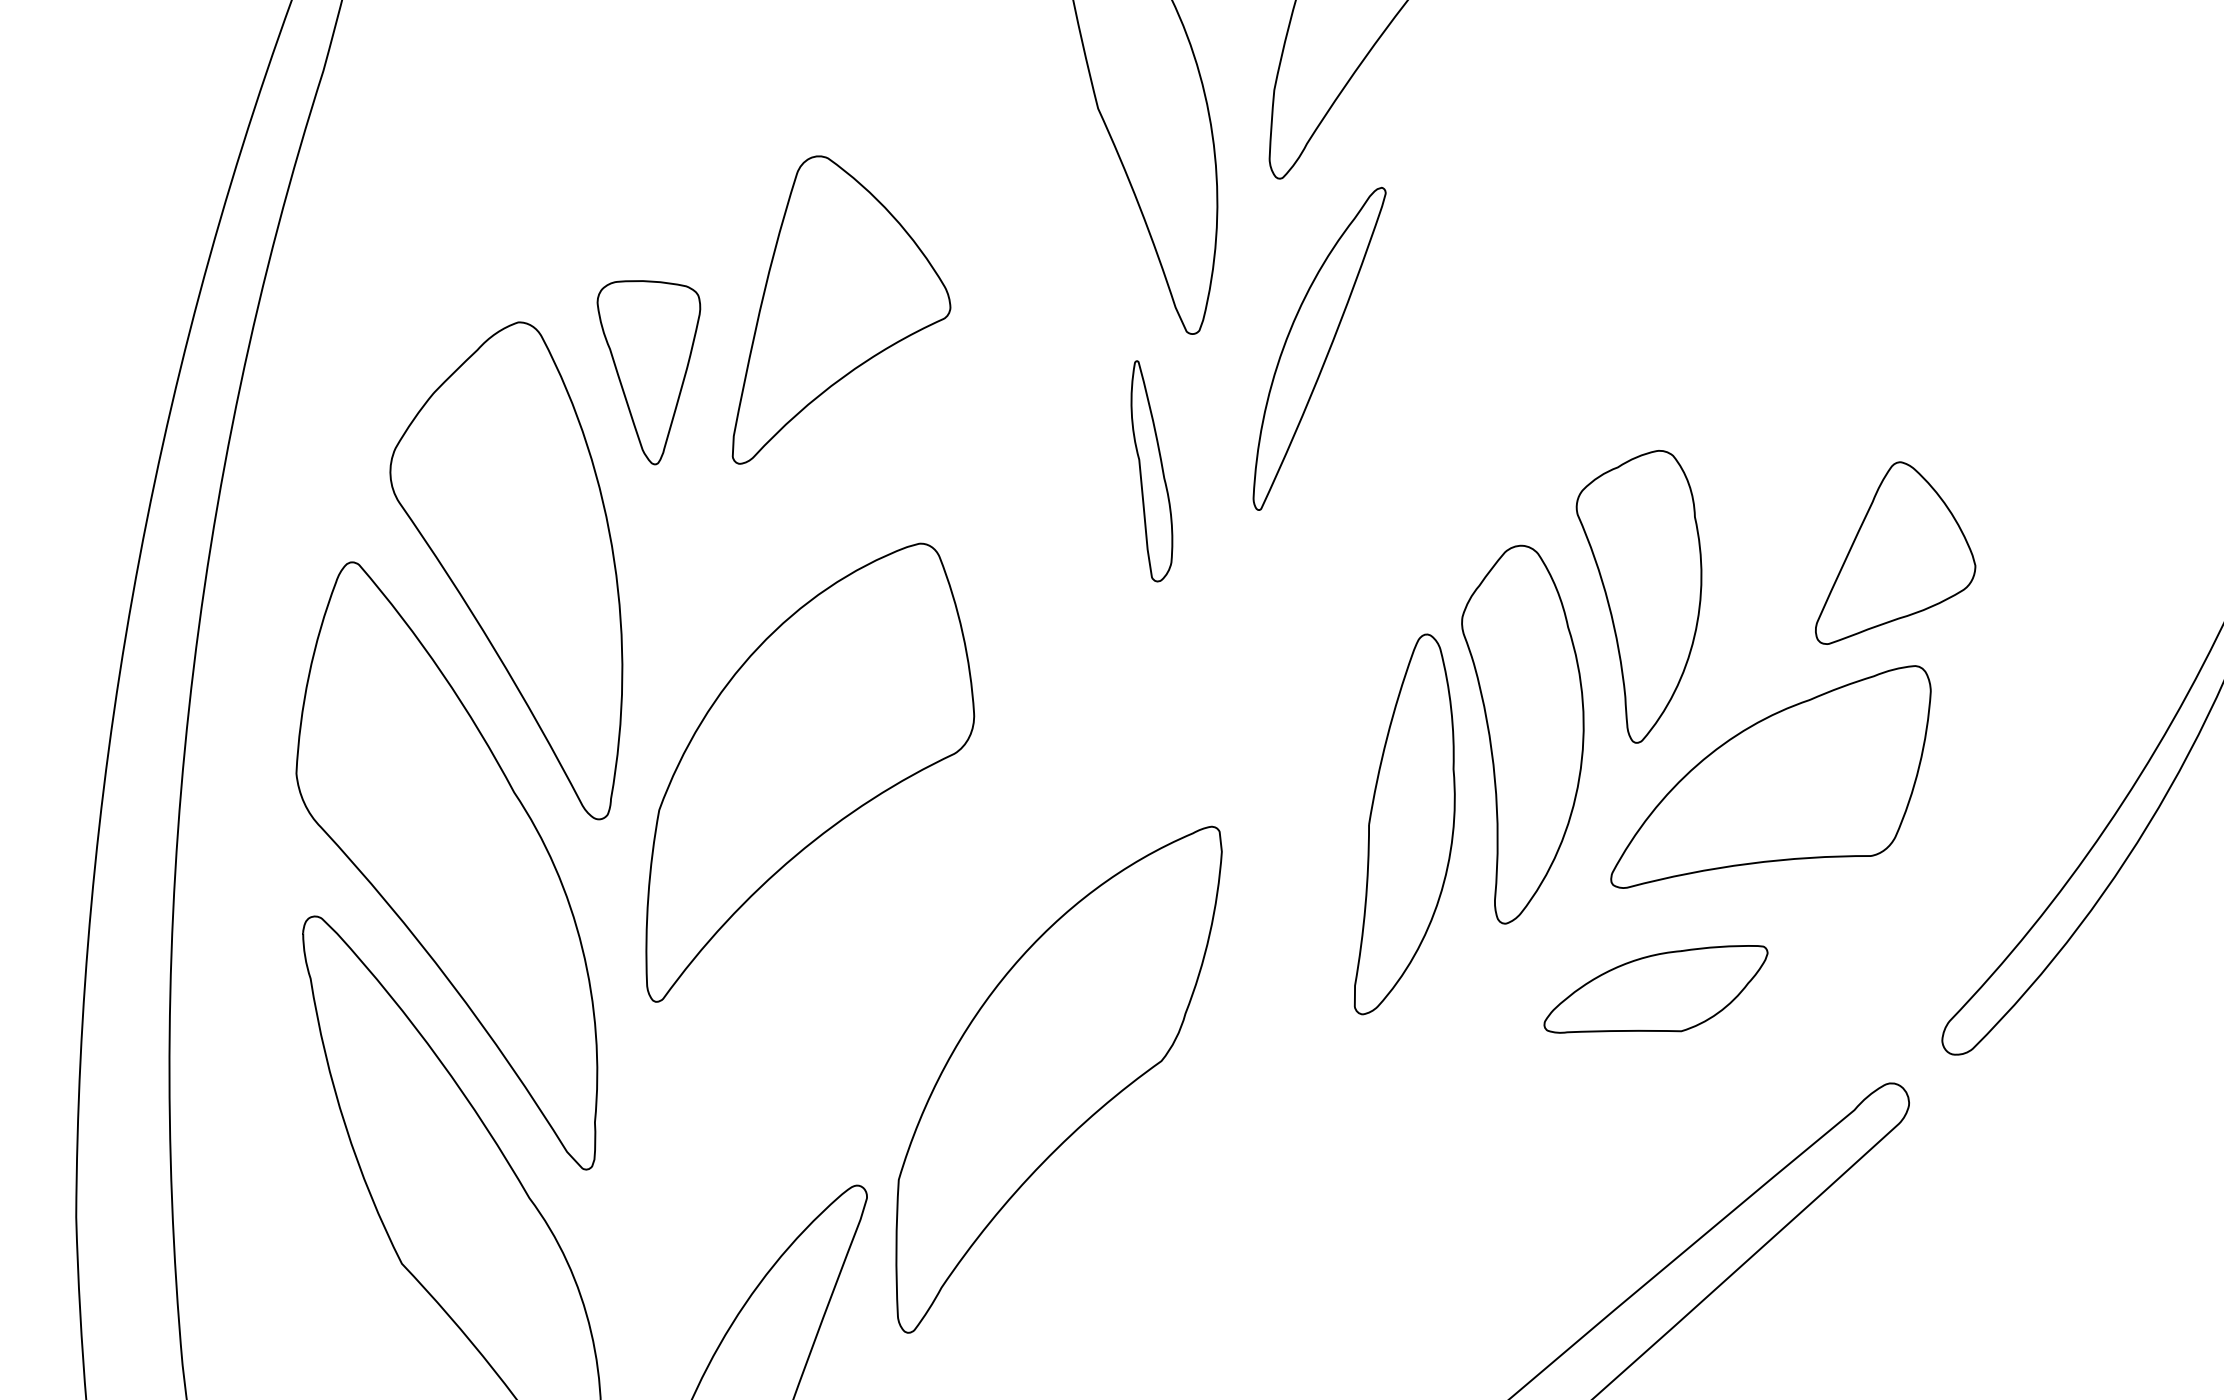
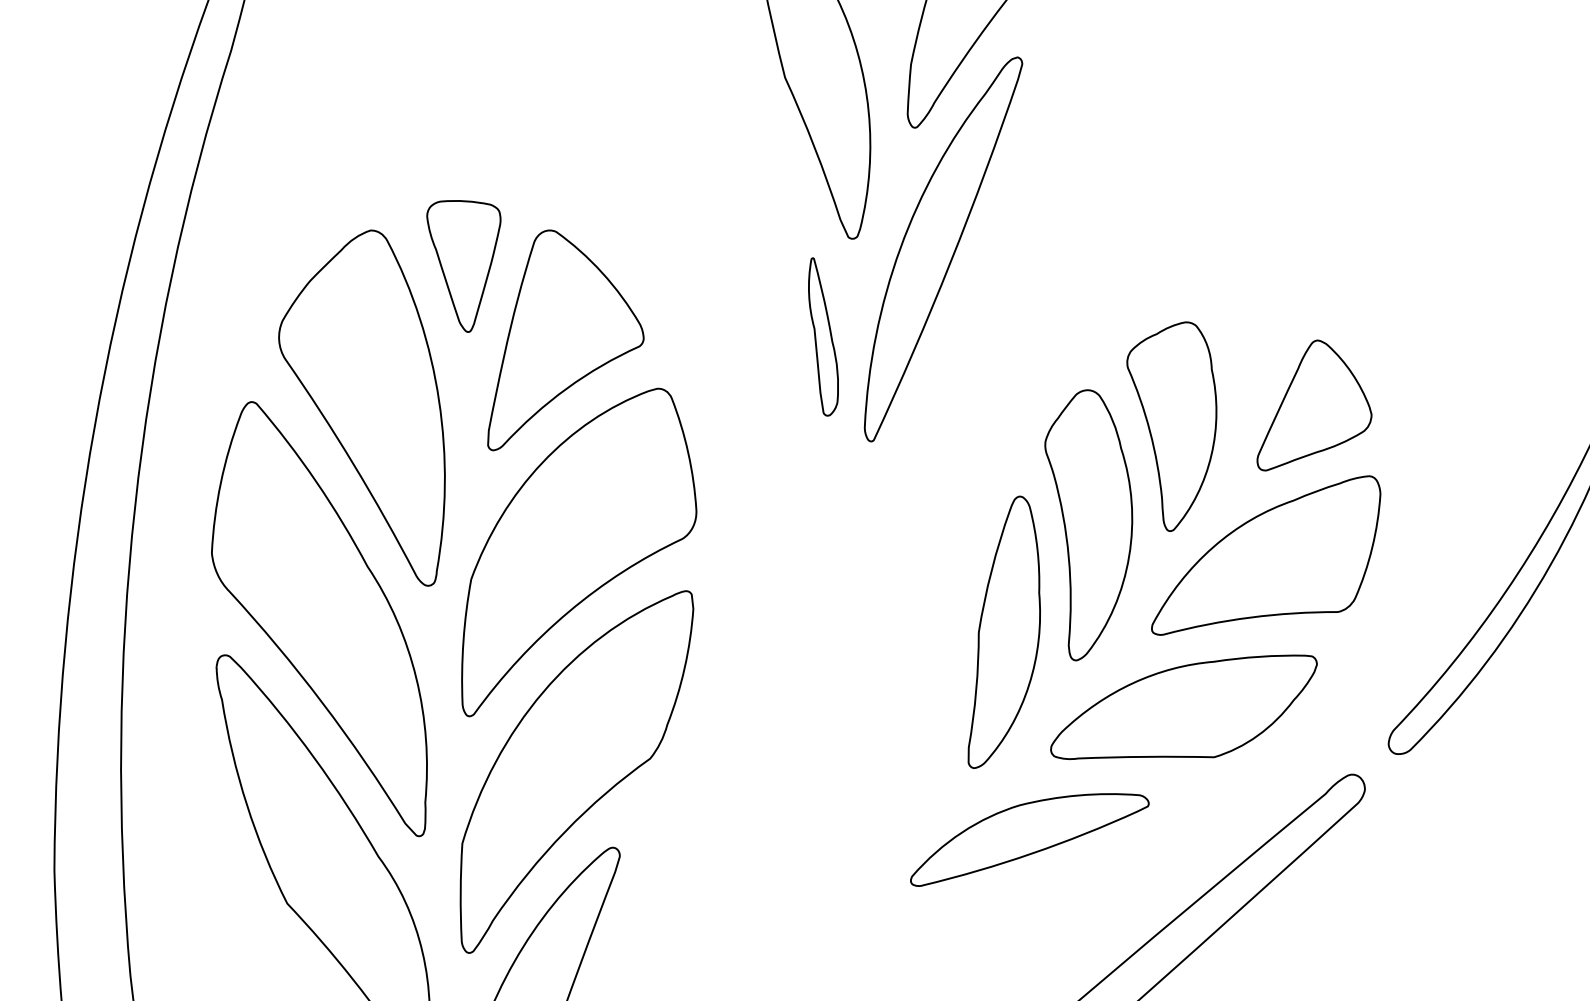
part: (841, 309) -> (565, 339), moved
part: (1319, 348) -> (943, 249), size x1.67
part: (1895, 552) -> (1314, 405), moved
part: (1404, 824) -> (1004, 632), moved
part: (1655, 989) -> (1183, 707), size x1.67
part: (1058, 1079) -> (576, 771), moved
part: (1440, 1174) -> (1029, 839), added

